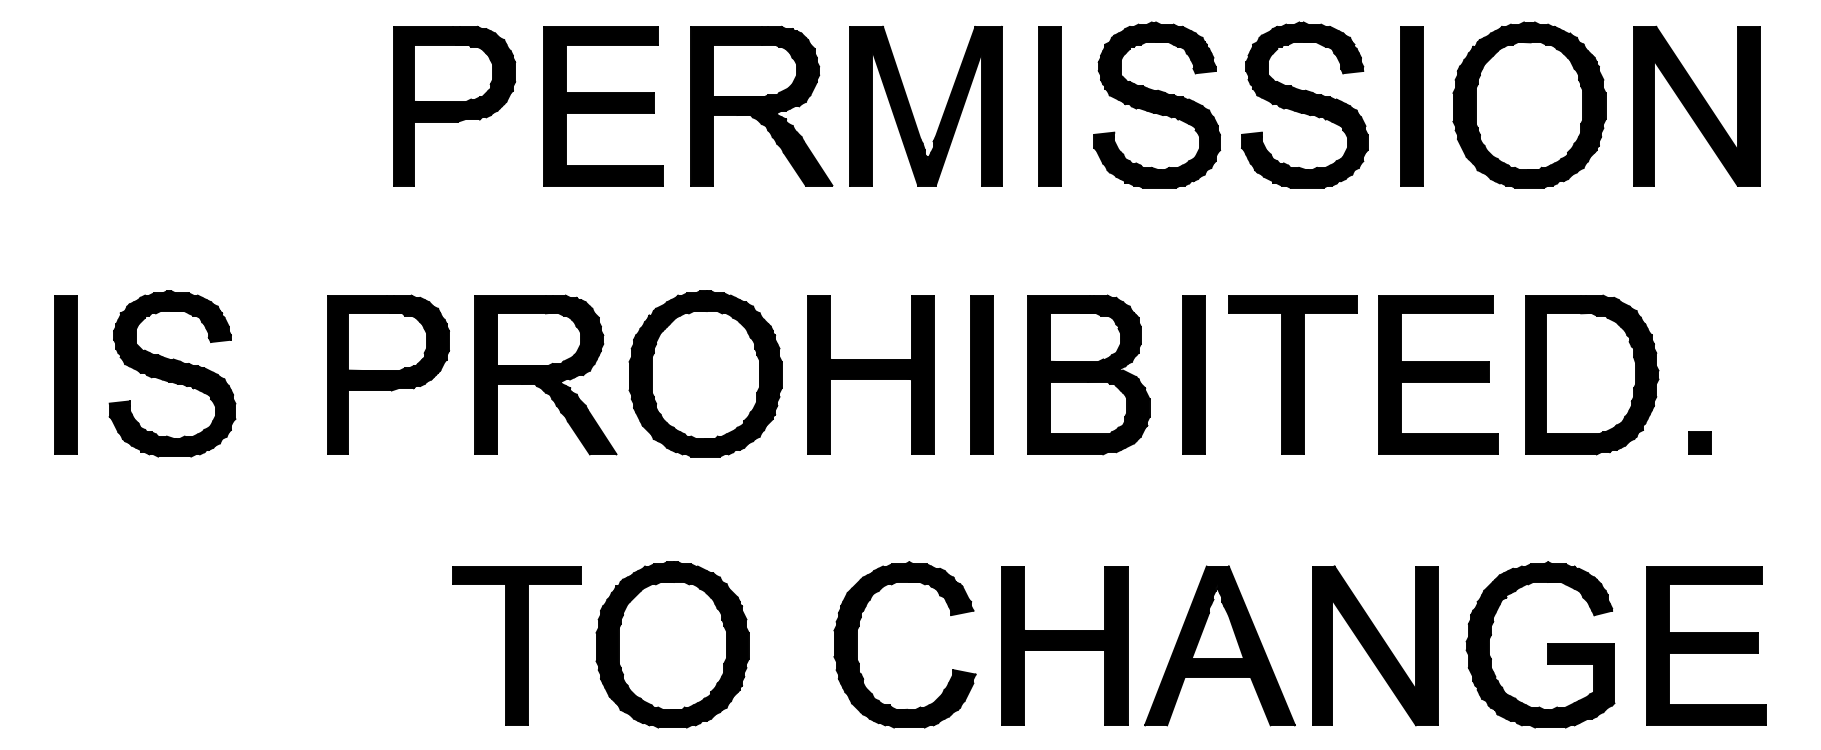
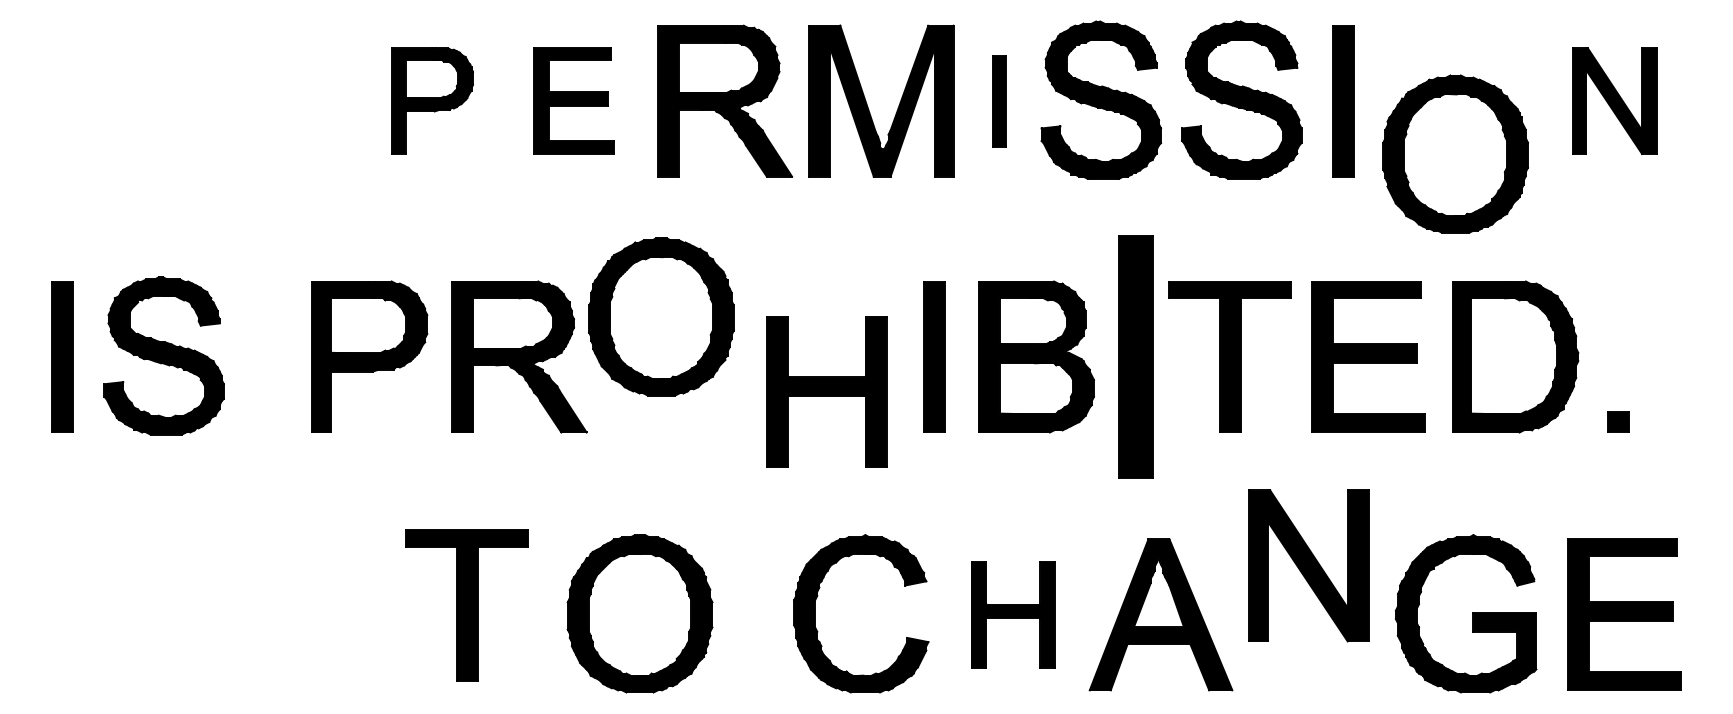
part: (1529, 104) -> (1455, 153), moved
part: (454, 105) -> (432, 100), size x0.7
part: (1696, 105) -> (1614, 100), size x0.7
part: (602, 106) -> (573, 101), size x0.7
part: (1050, 106) -> (999, 101), size x0.6
part: (705, 373) -> (661, 316), moved
part: (870, 374) -> (826, 391), moved
part: (1193, 374) -> (1135, 356), size x1.6
part: (516, 645) -> (466, 605), moved
part: (1064, 645) -> (1013, 614), size x0.7
part: (1374, 645) -> (1308, 565), moved

